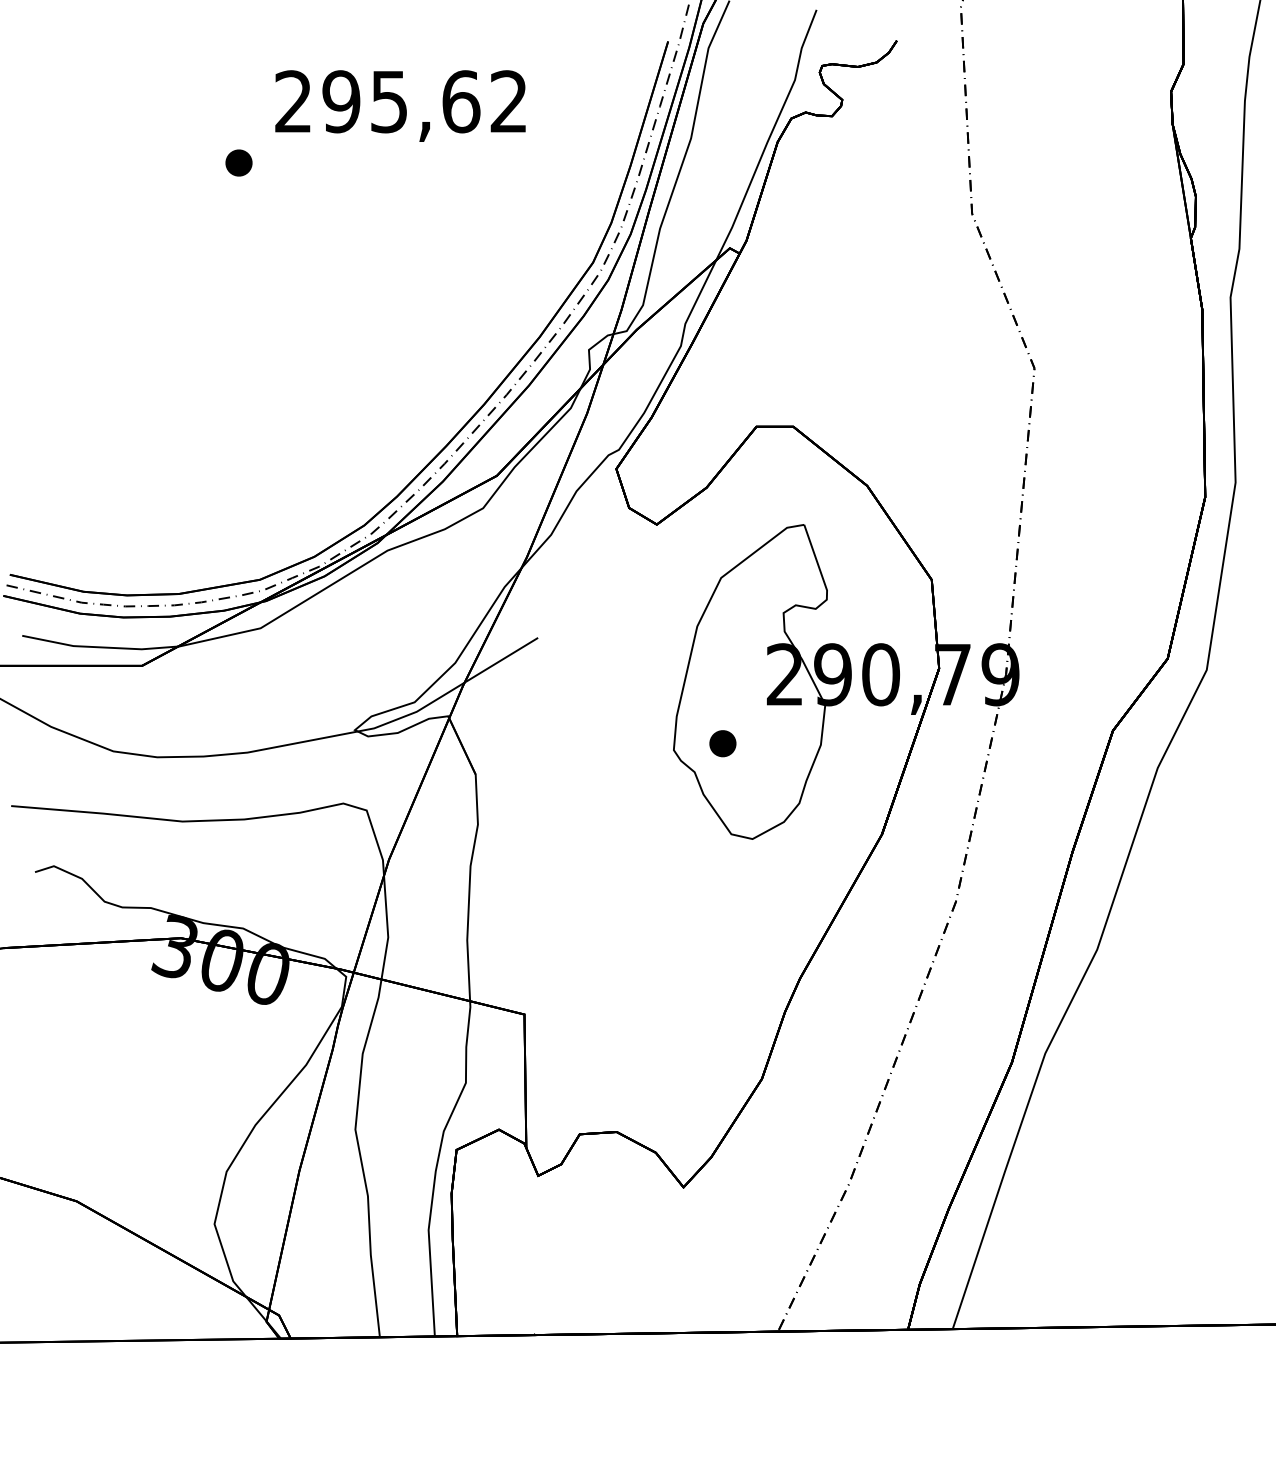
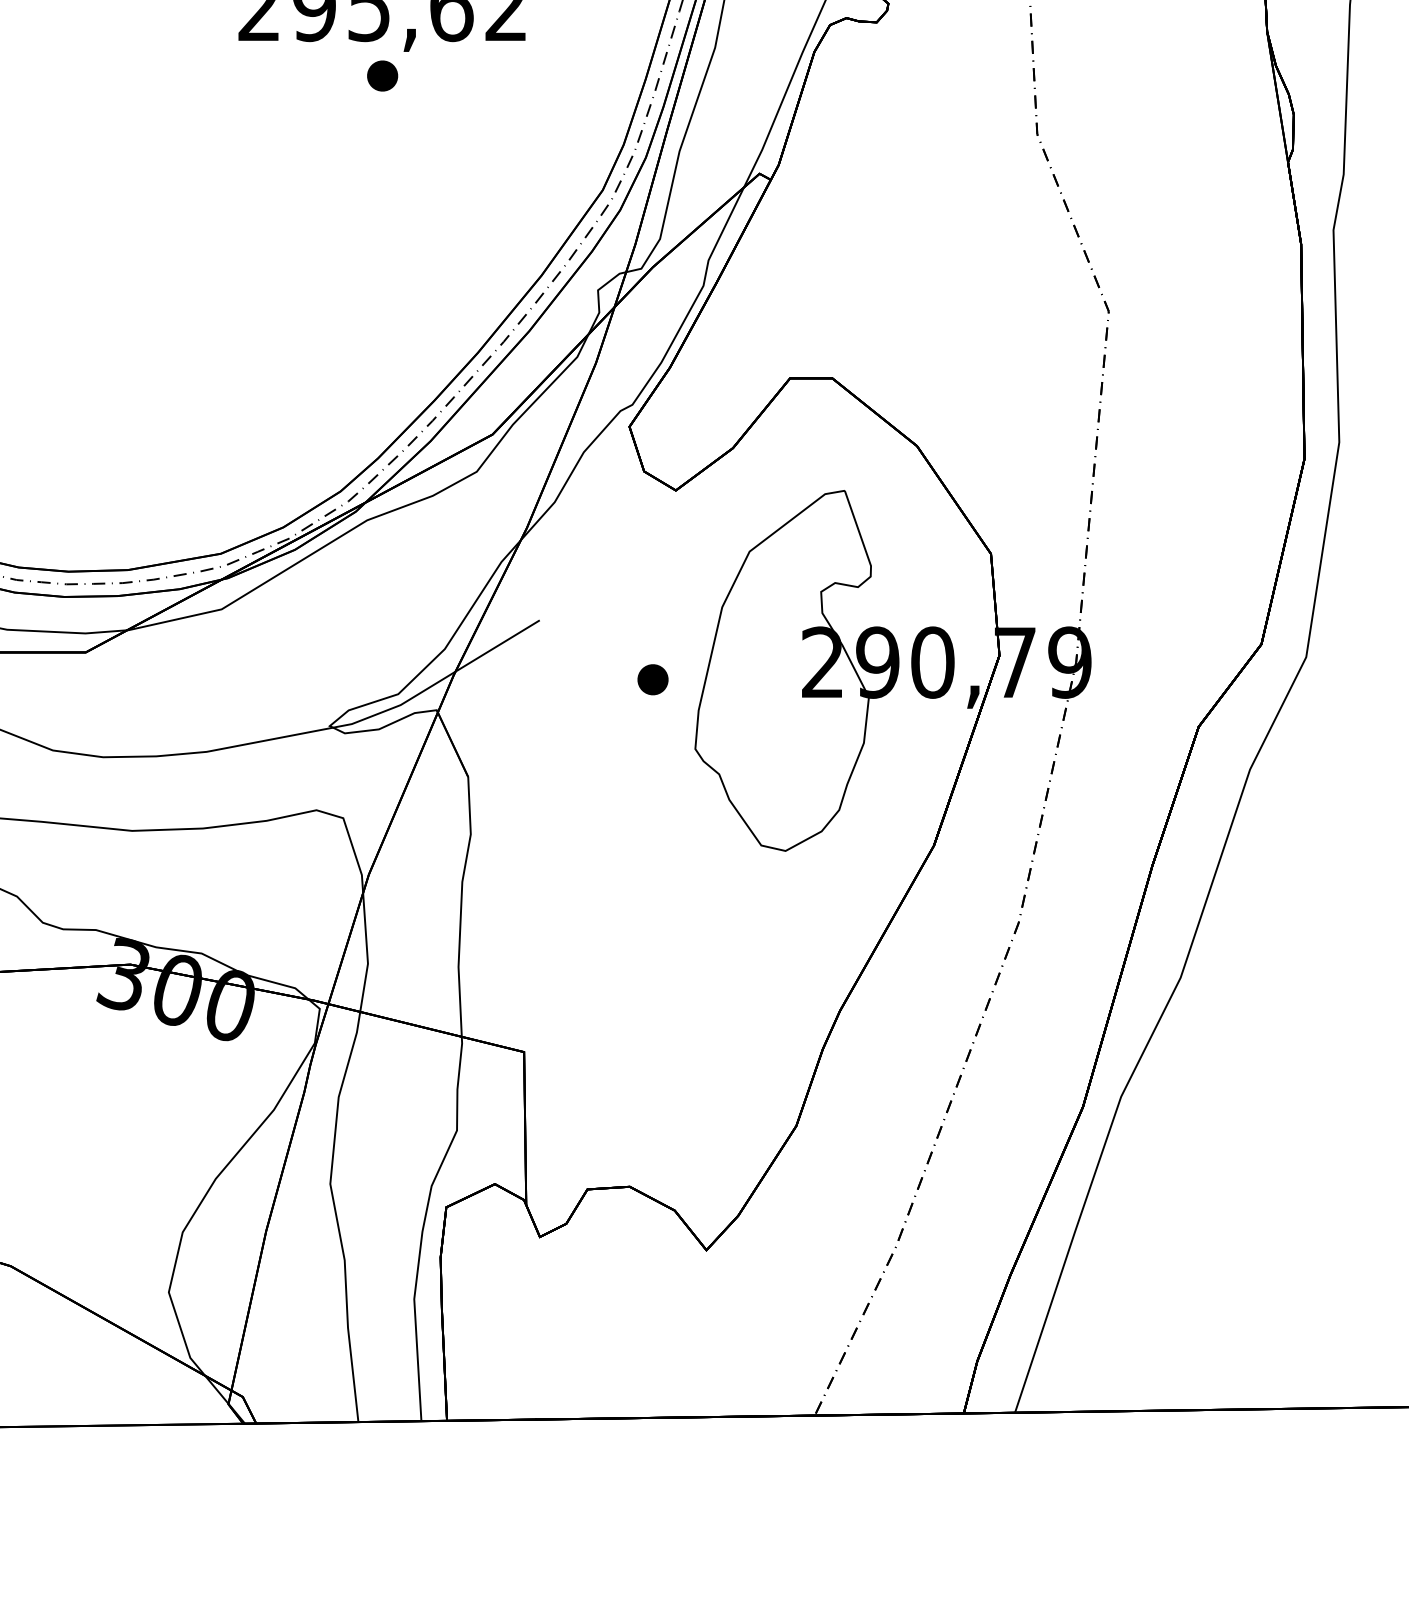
part: (238, 162) -> (382, 75), moved
part: (722, 743) -> (652, 679), moved

